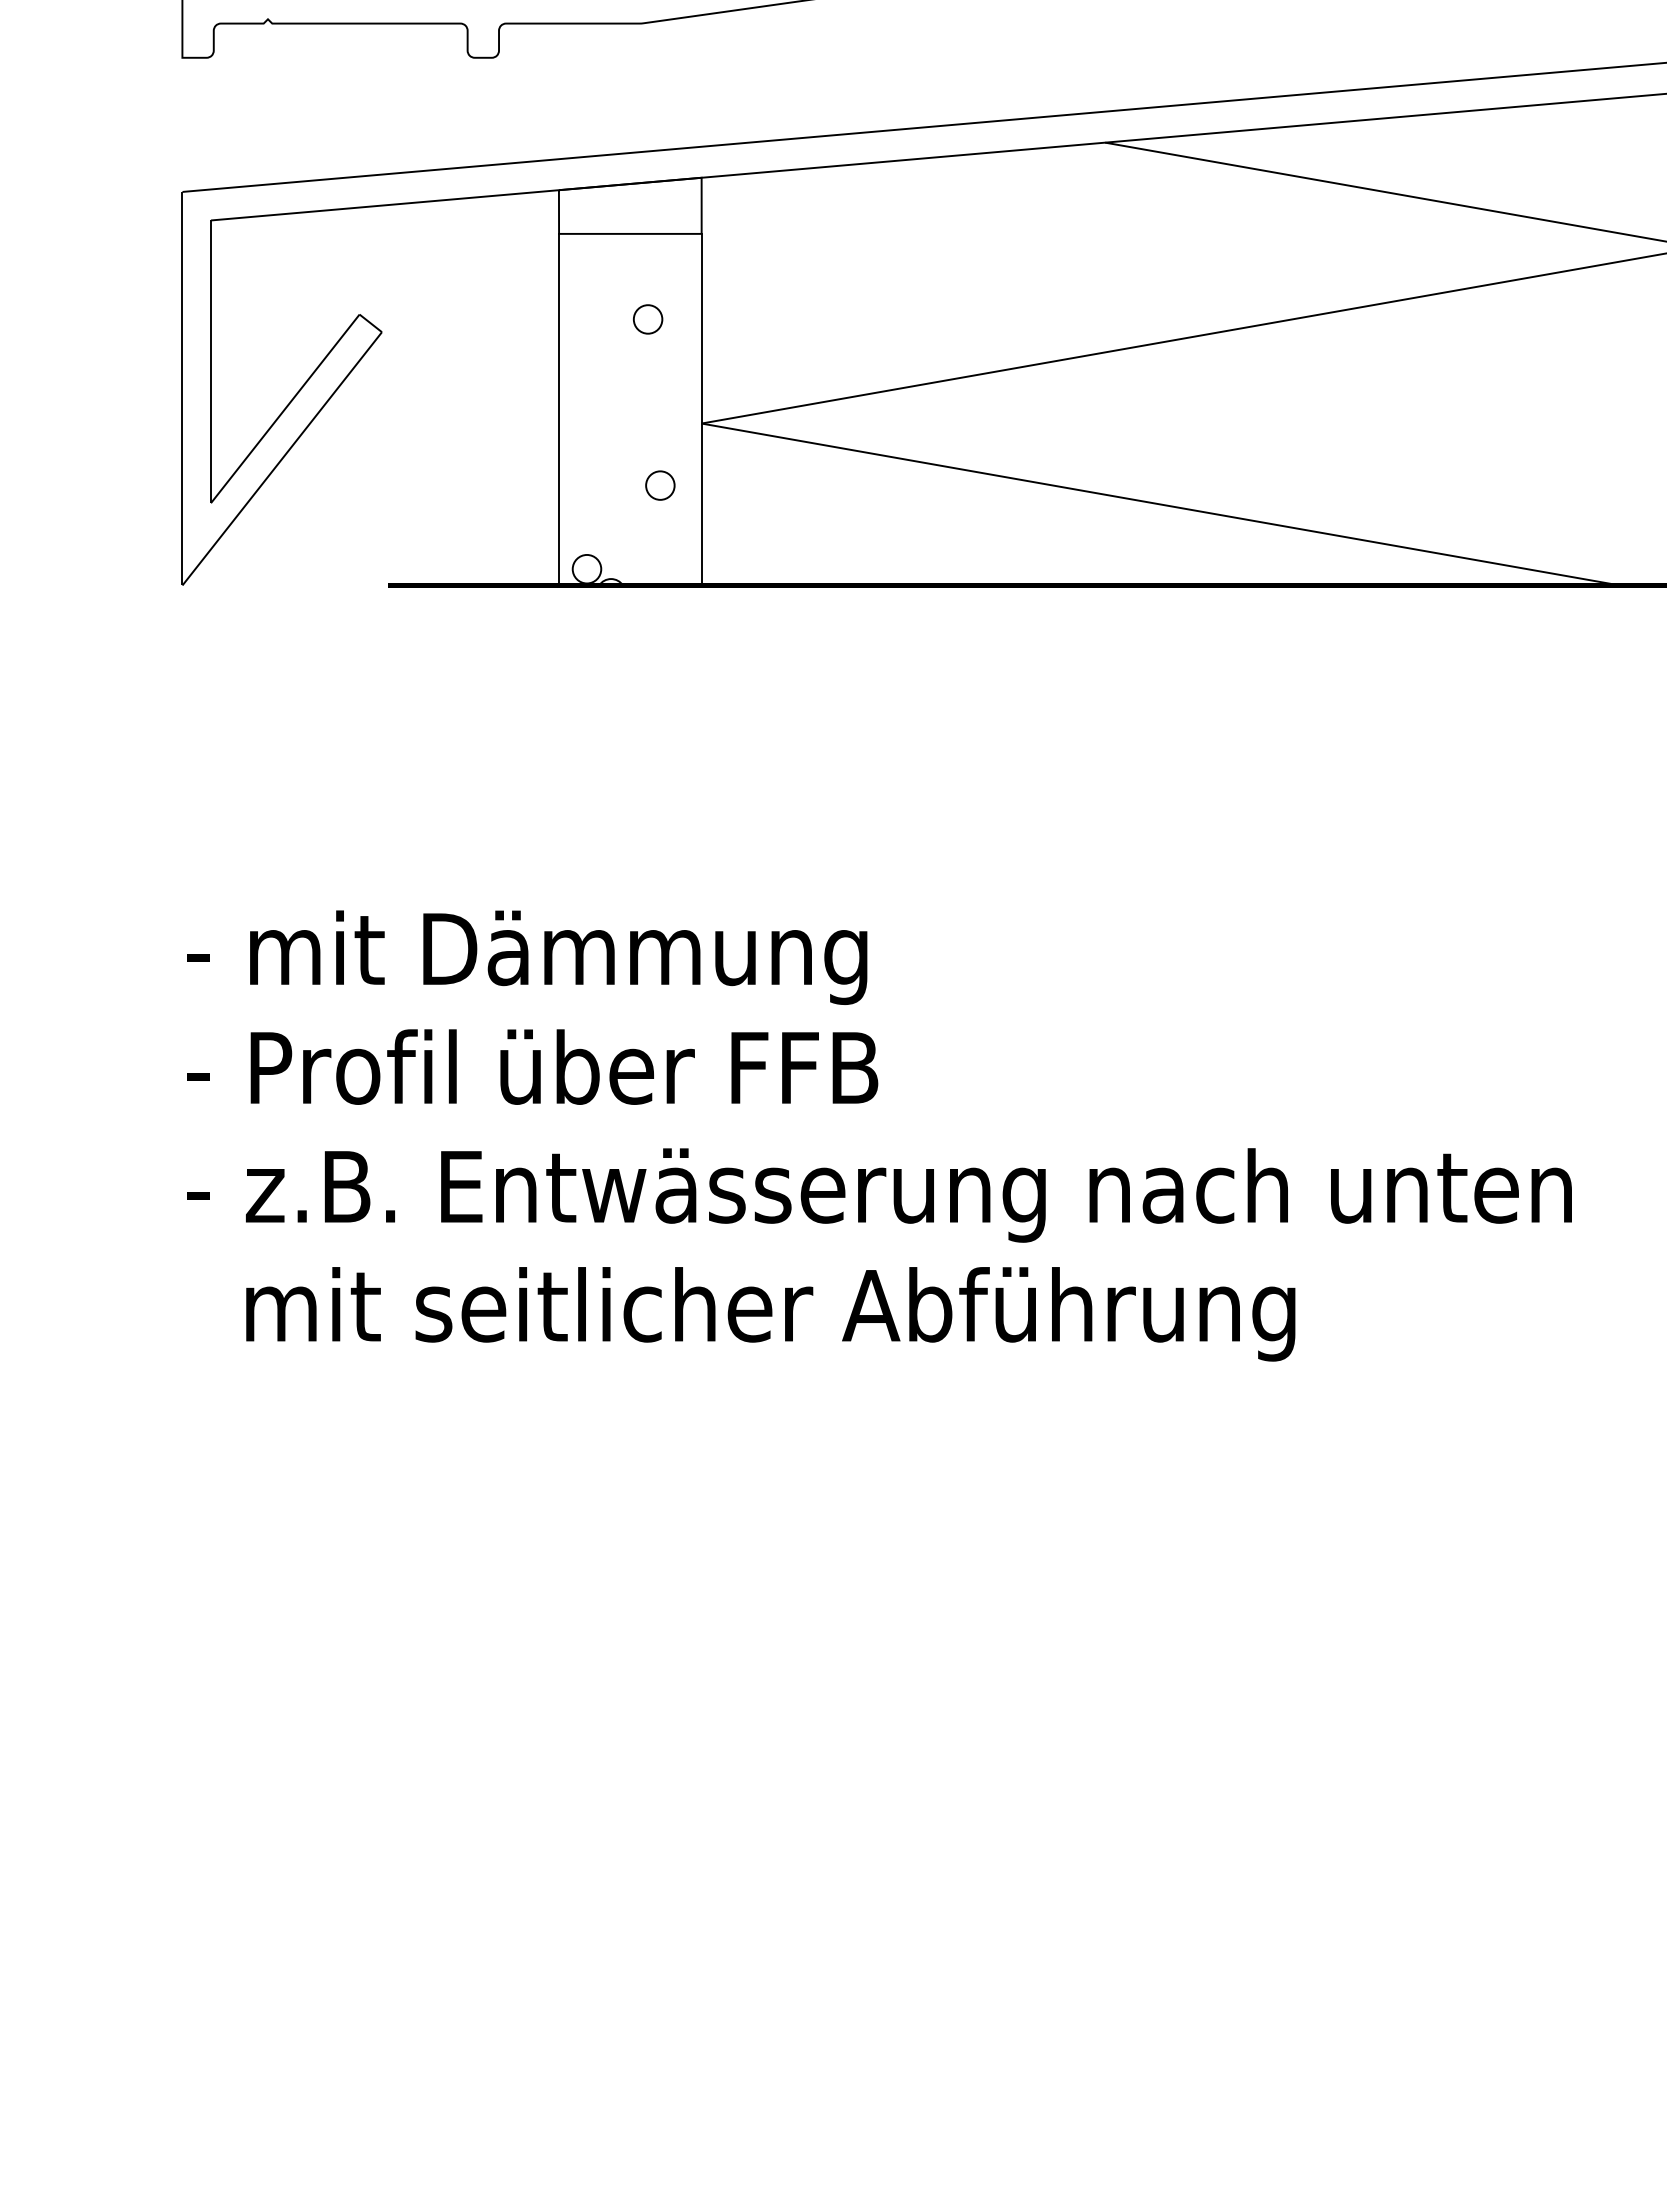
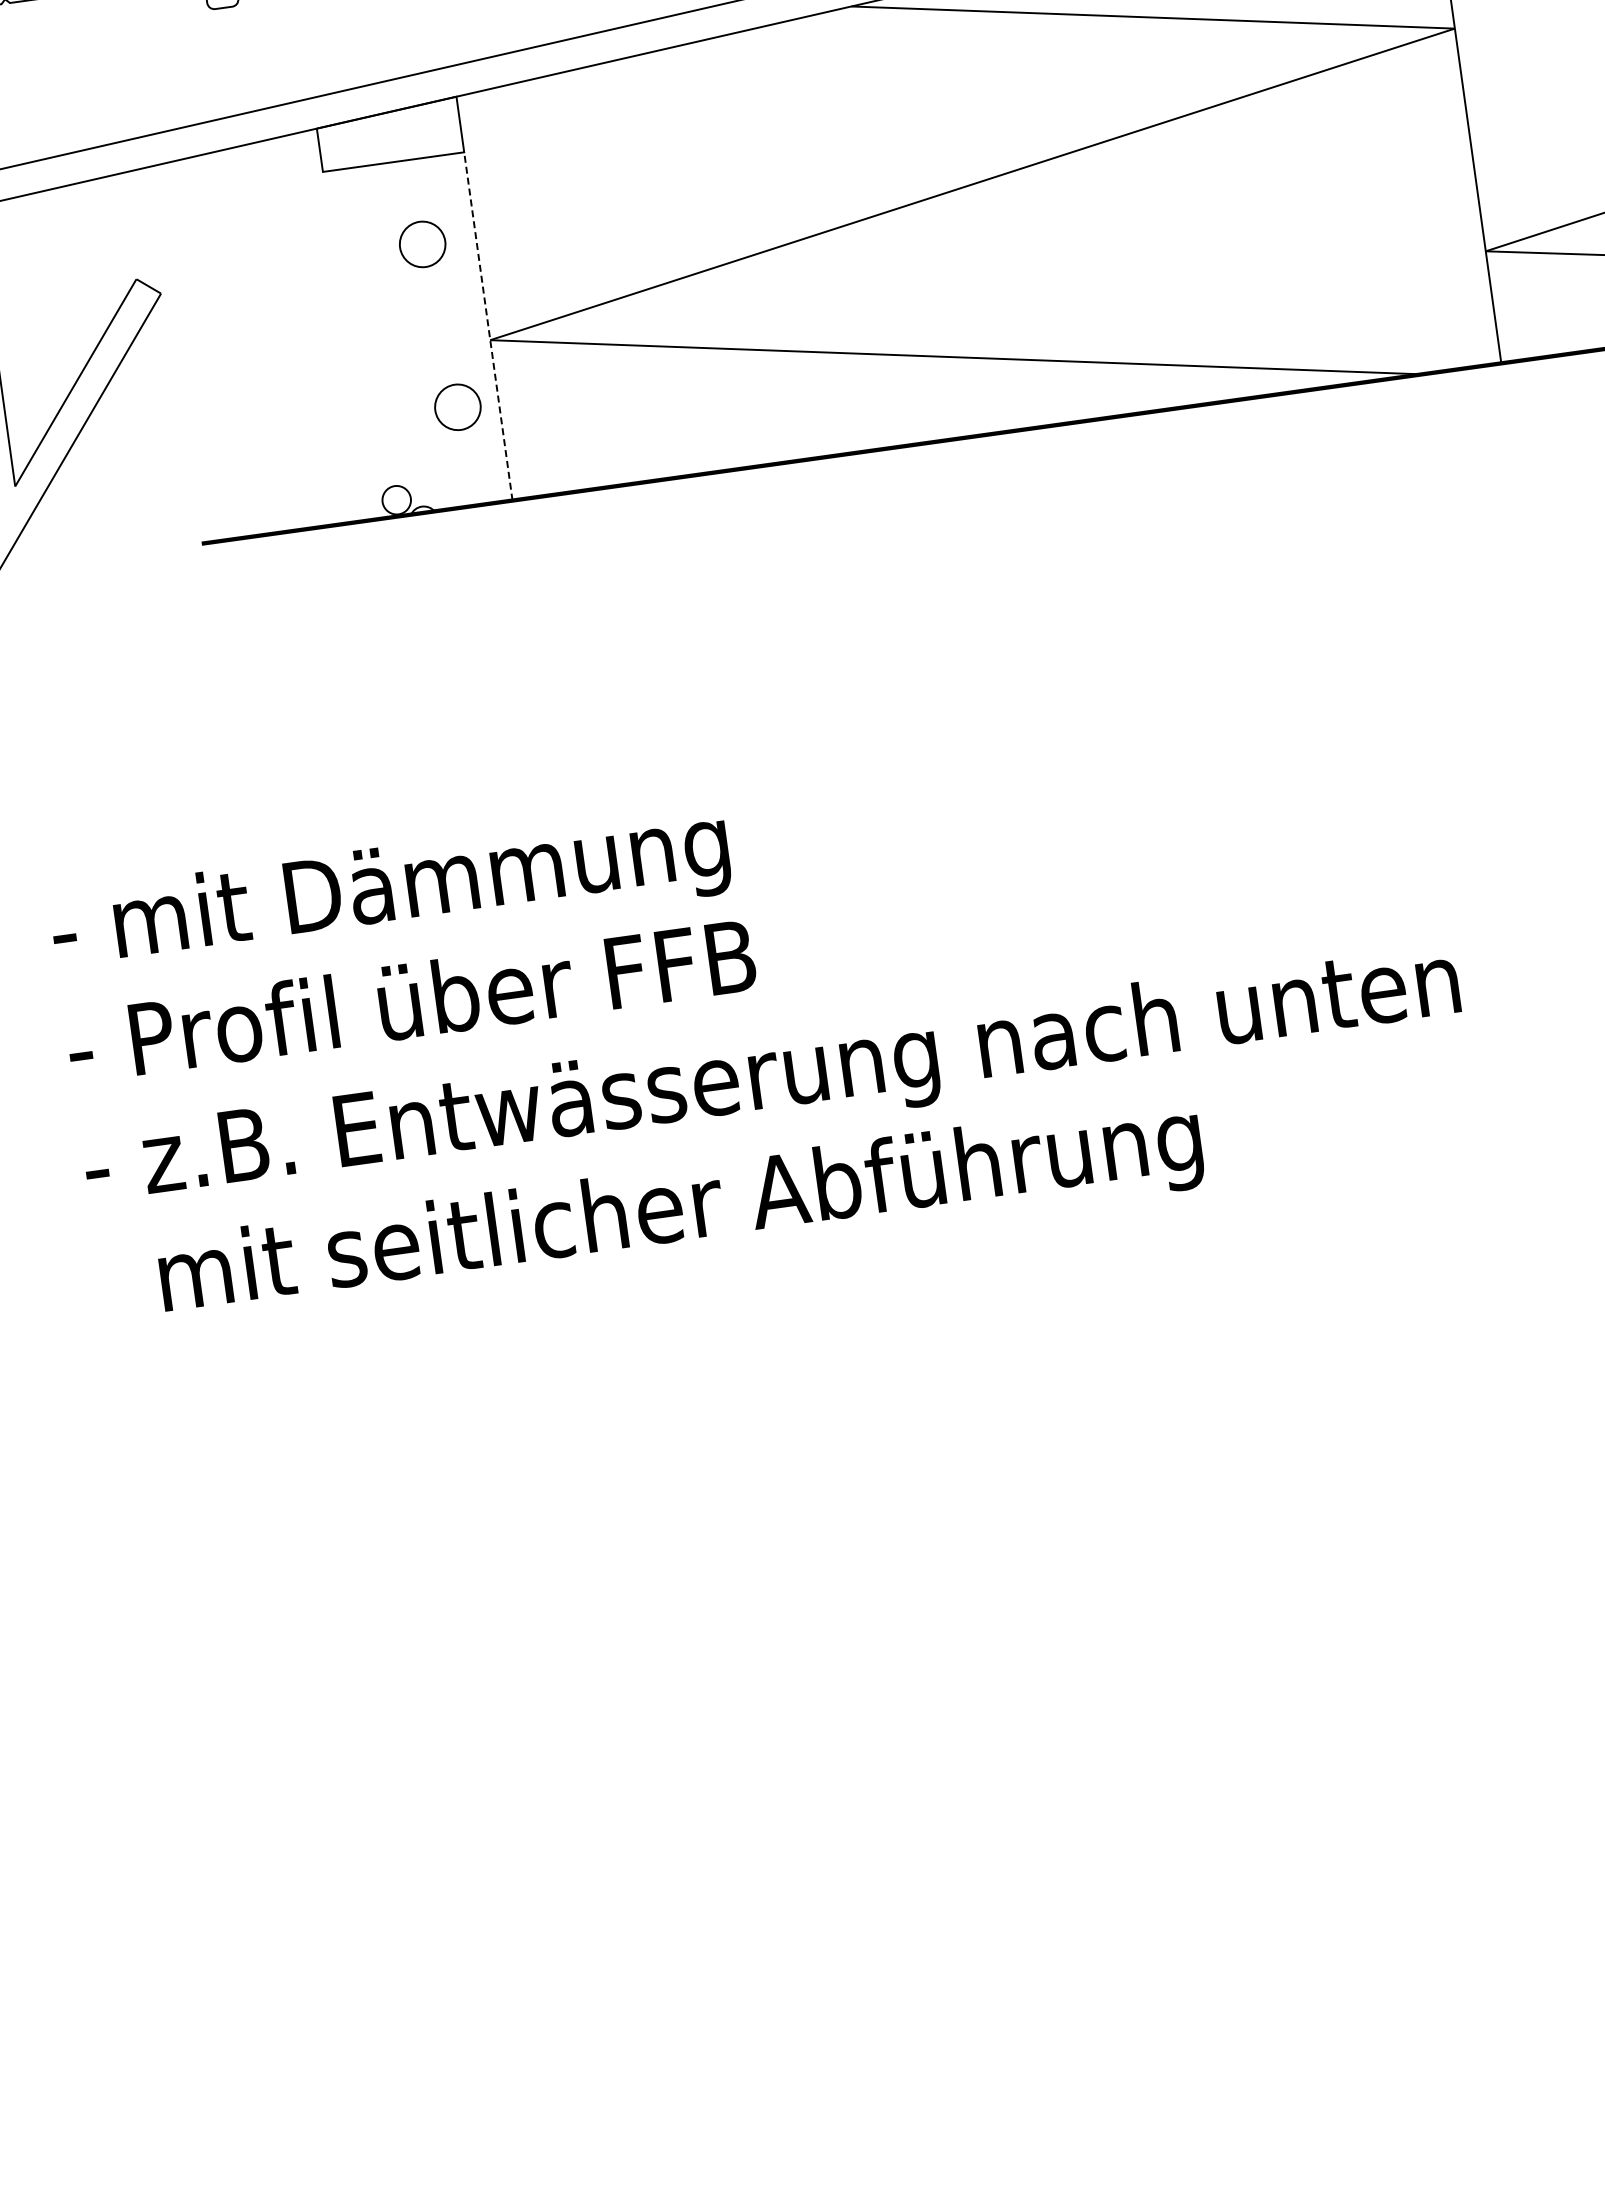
circle: (648, 319) -> (423, 244), size x1.6
line: (559, 409) -> (347, 345), removed
line: (701, 409) -> (488, 326), solid -> dashed
circle: (660, 485) -> (458, 407), size x1.6

